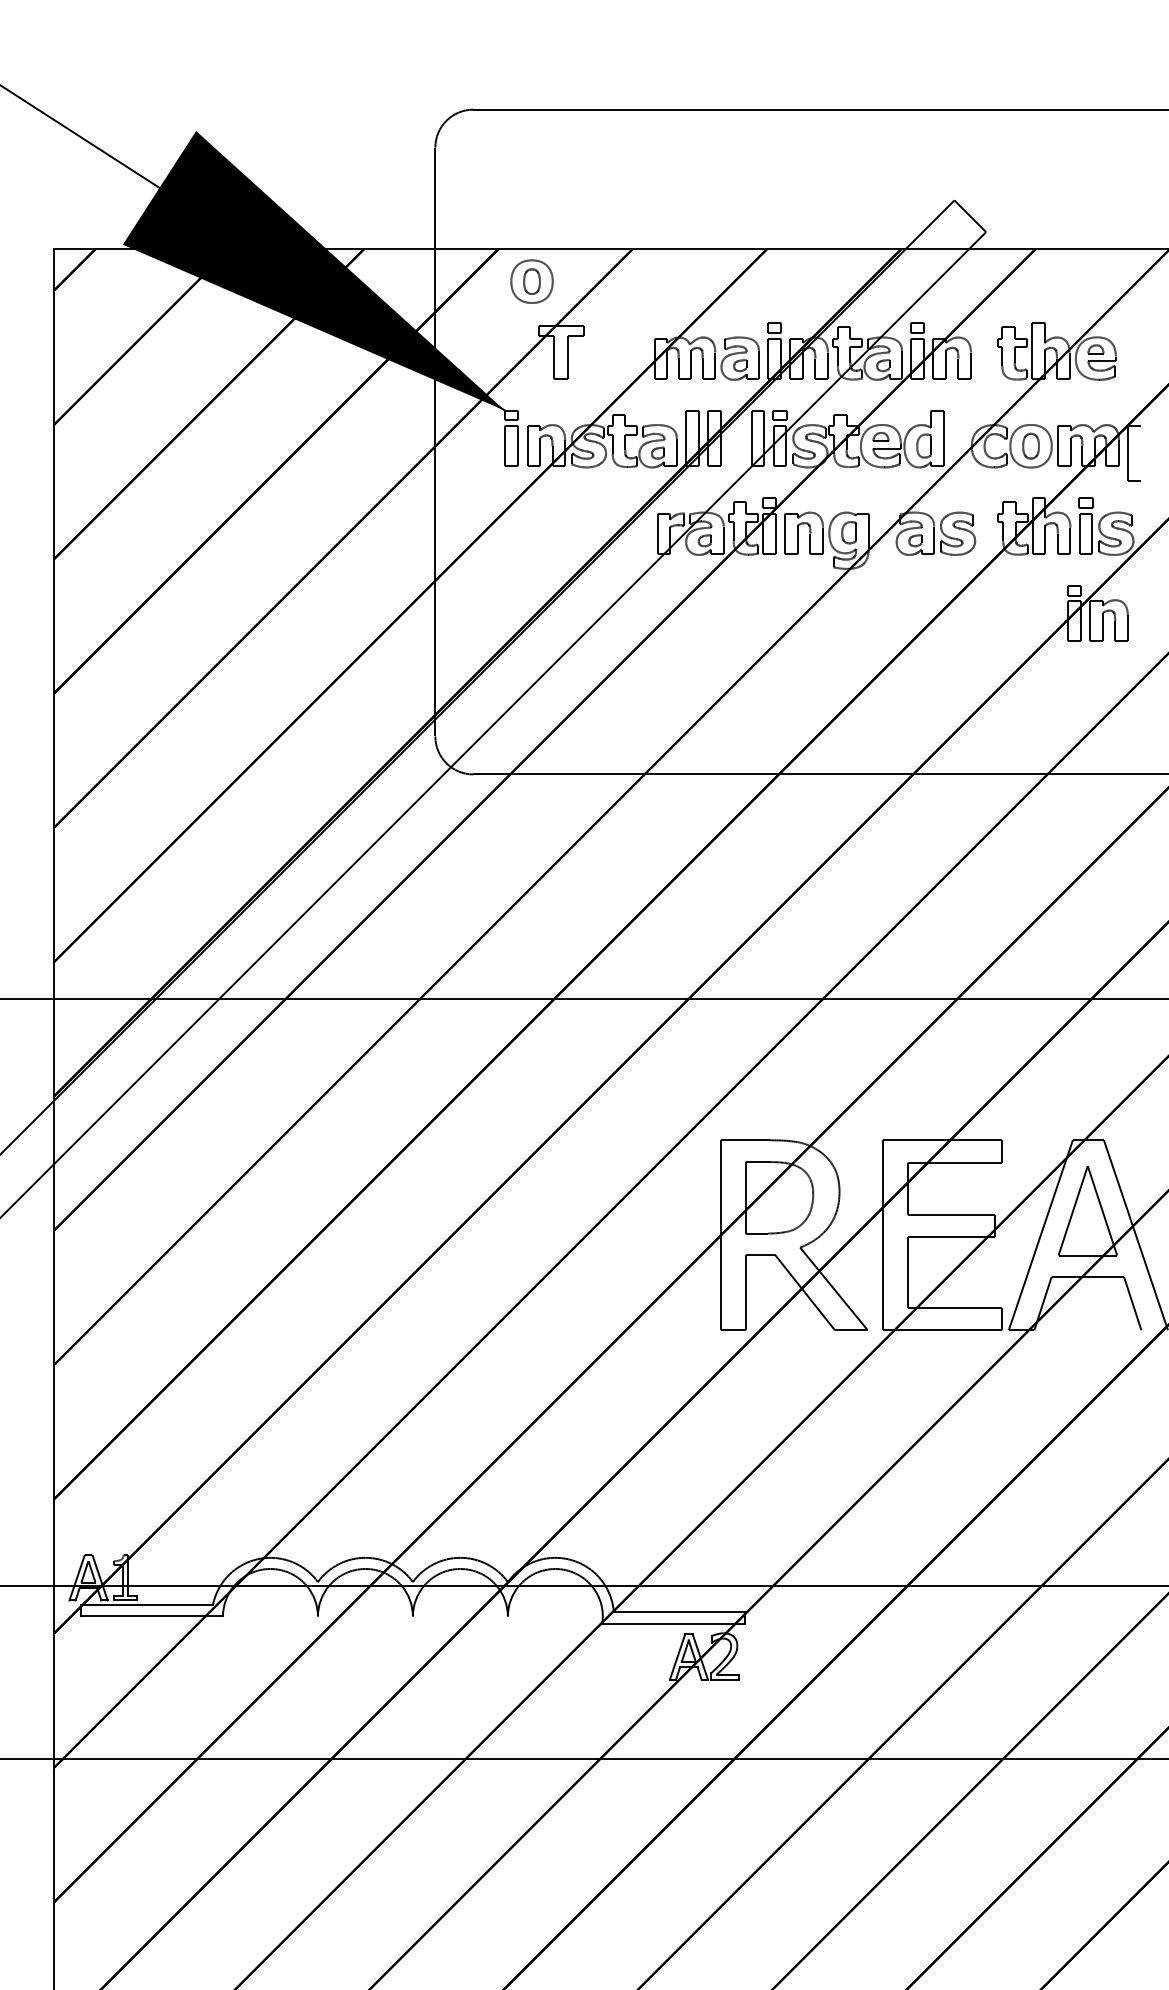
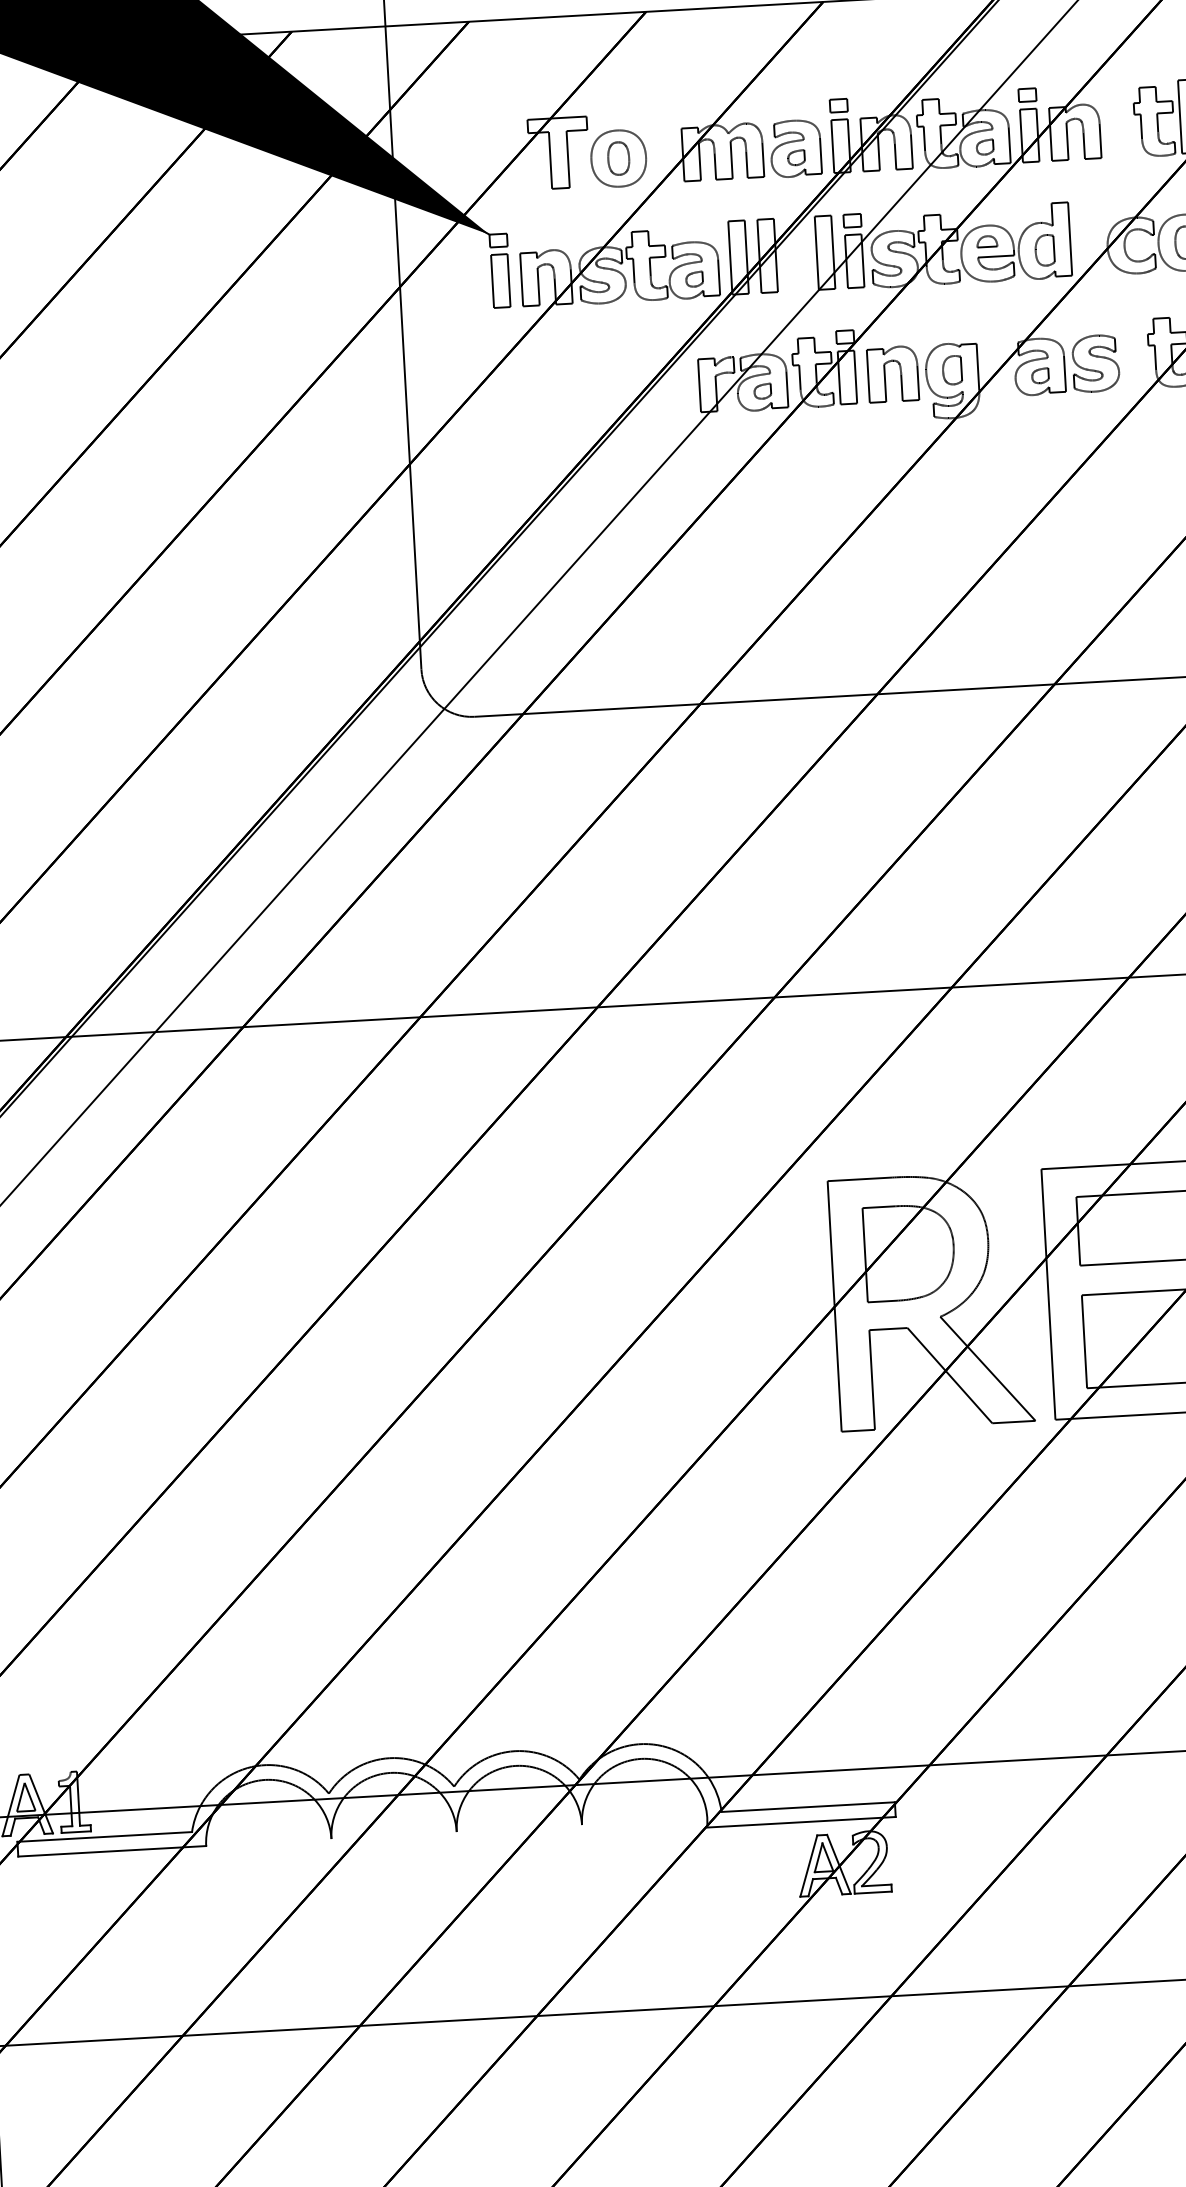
part: (531, 281) -> (618, 158), moved

